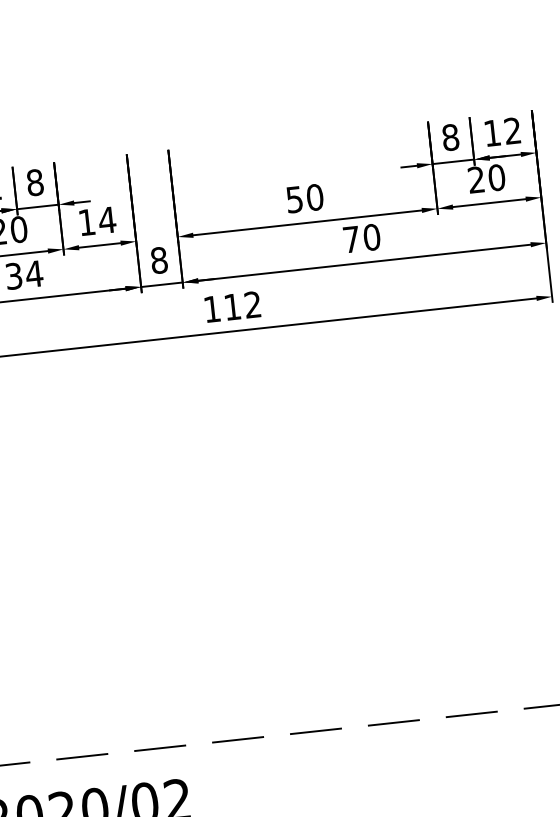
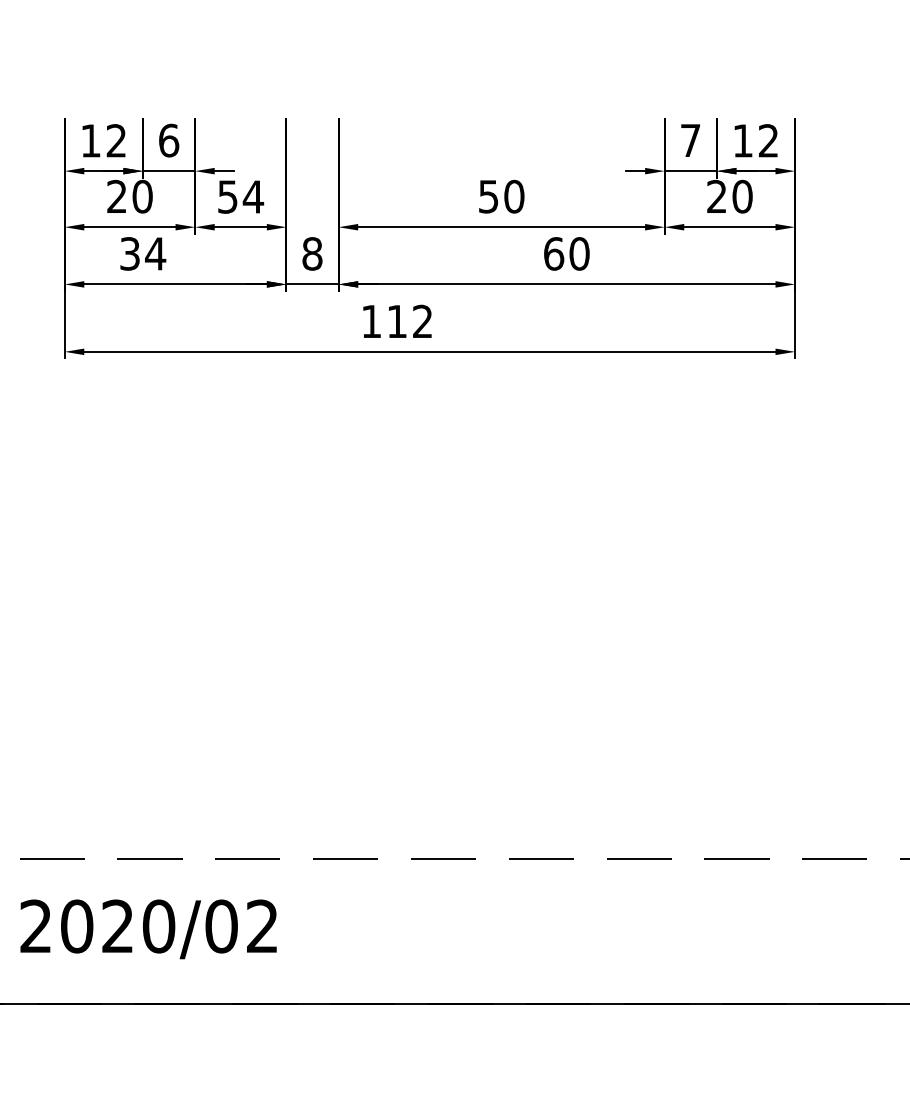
text: (450, 137) -> (690, 140), 8 -> 7
text: (35, 182) -> (169, 140), 8 -> 6
text: (86, 222) -> (227, 196), 14 -> 54
text: (351, 239) -> (554, 253), 70 -> 60

